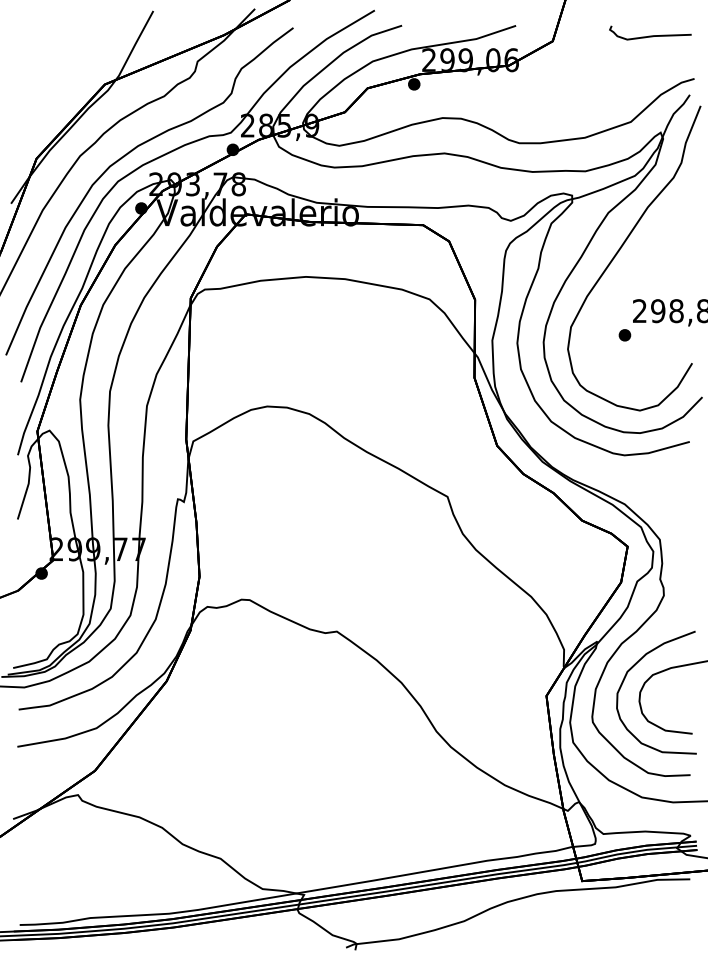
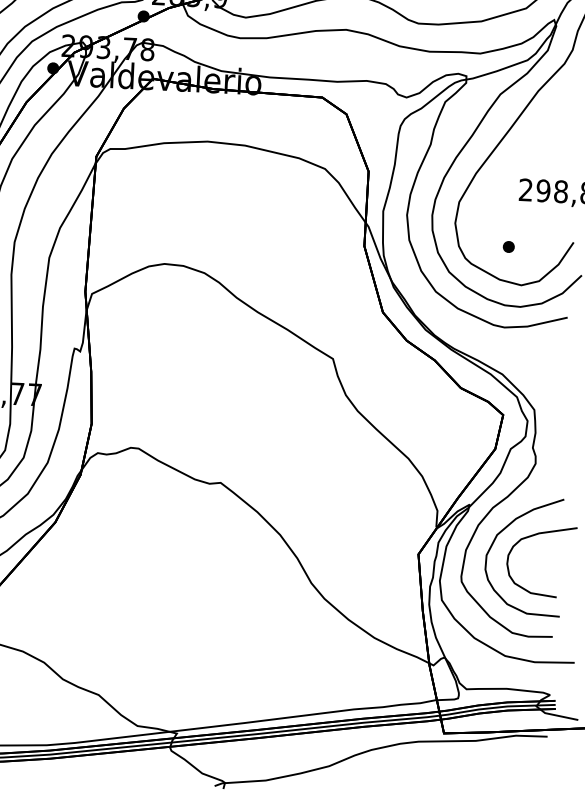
part: (624, 335) -> (508, 247), moved

